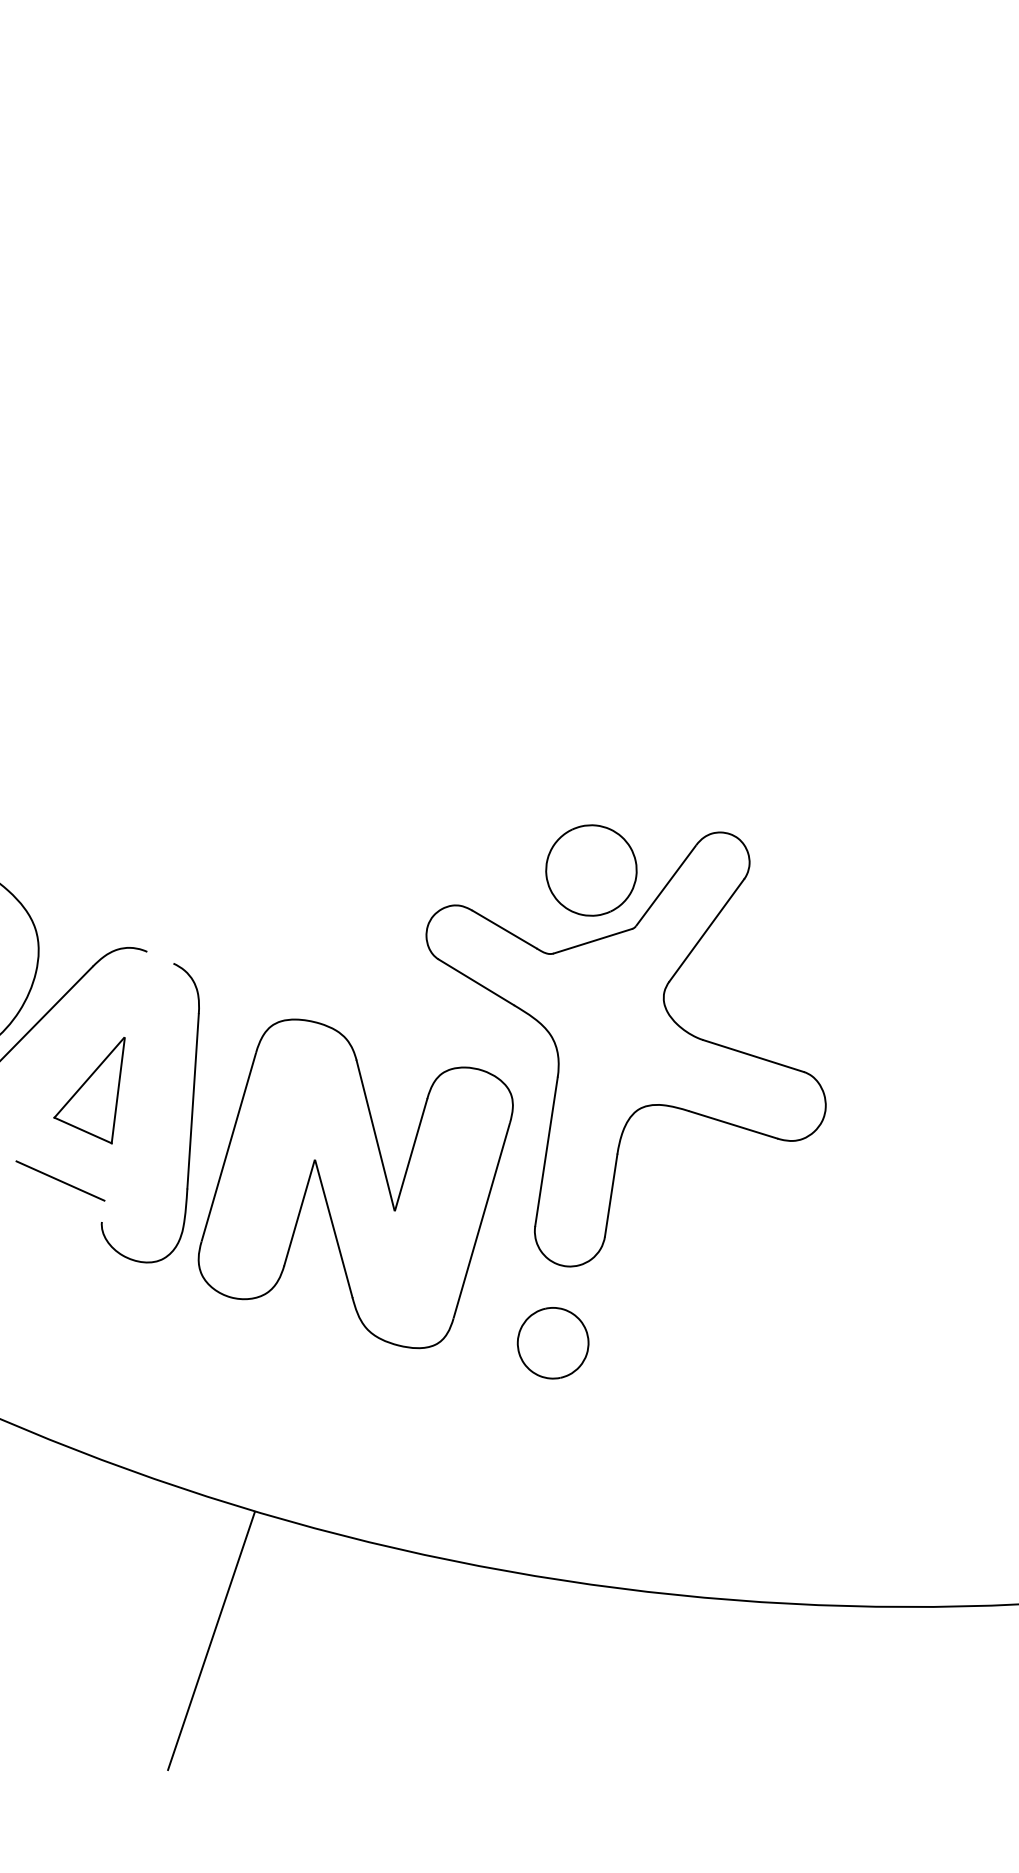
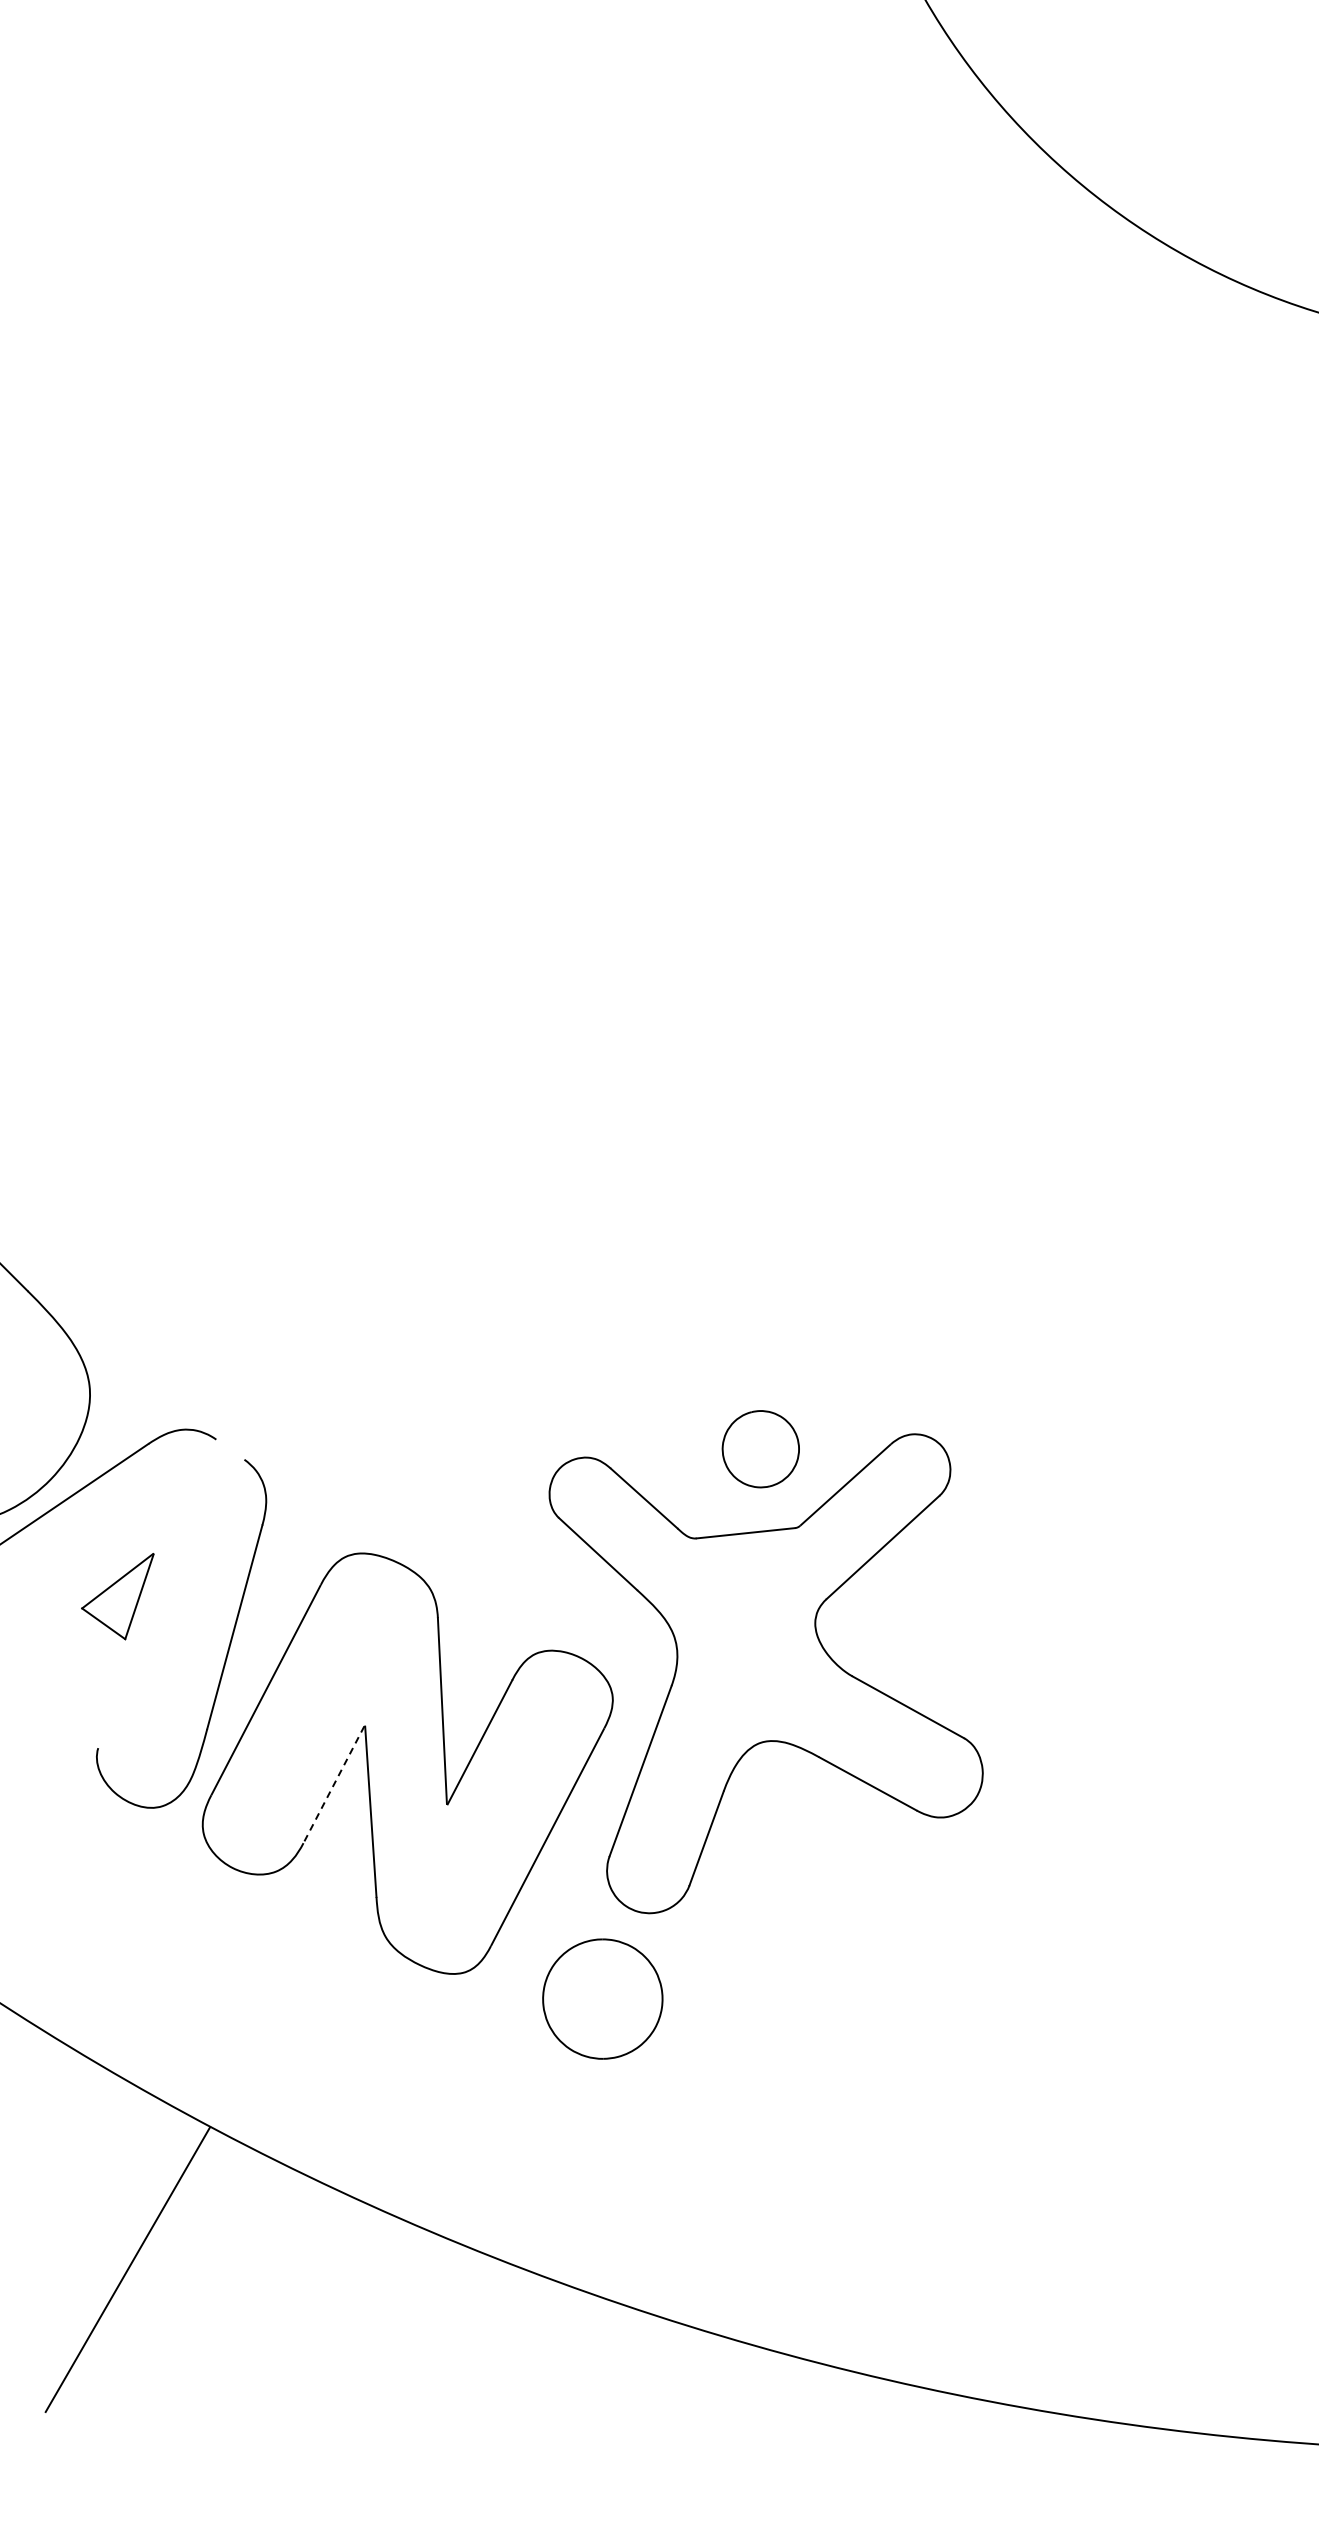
part: (591, 869) -> (760, 1448), size x0.7
part: (92, 1095) -> (117, 1596), size x0.7
line: (59, 1180) -> (58, 1689), removed
line: (299, 1212) -> (333, 1784), solid -> dashed
part: (552, 1342) -> (602, 1998), size x1.4

